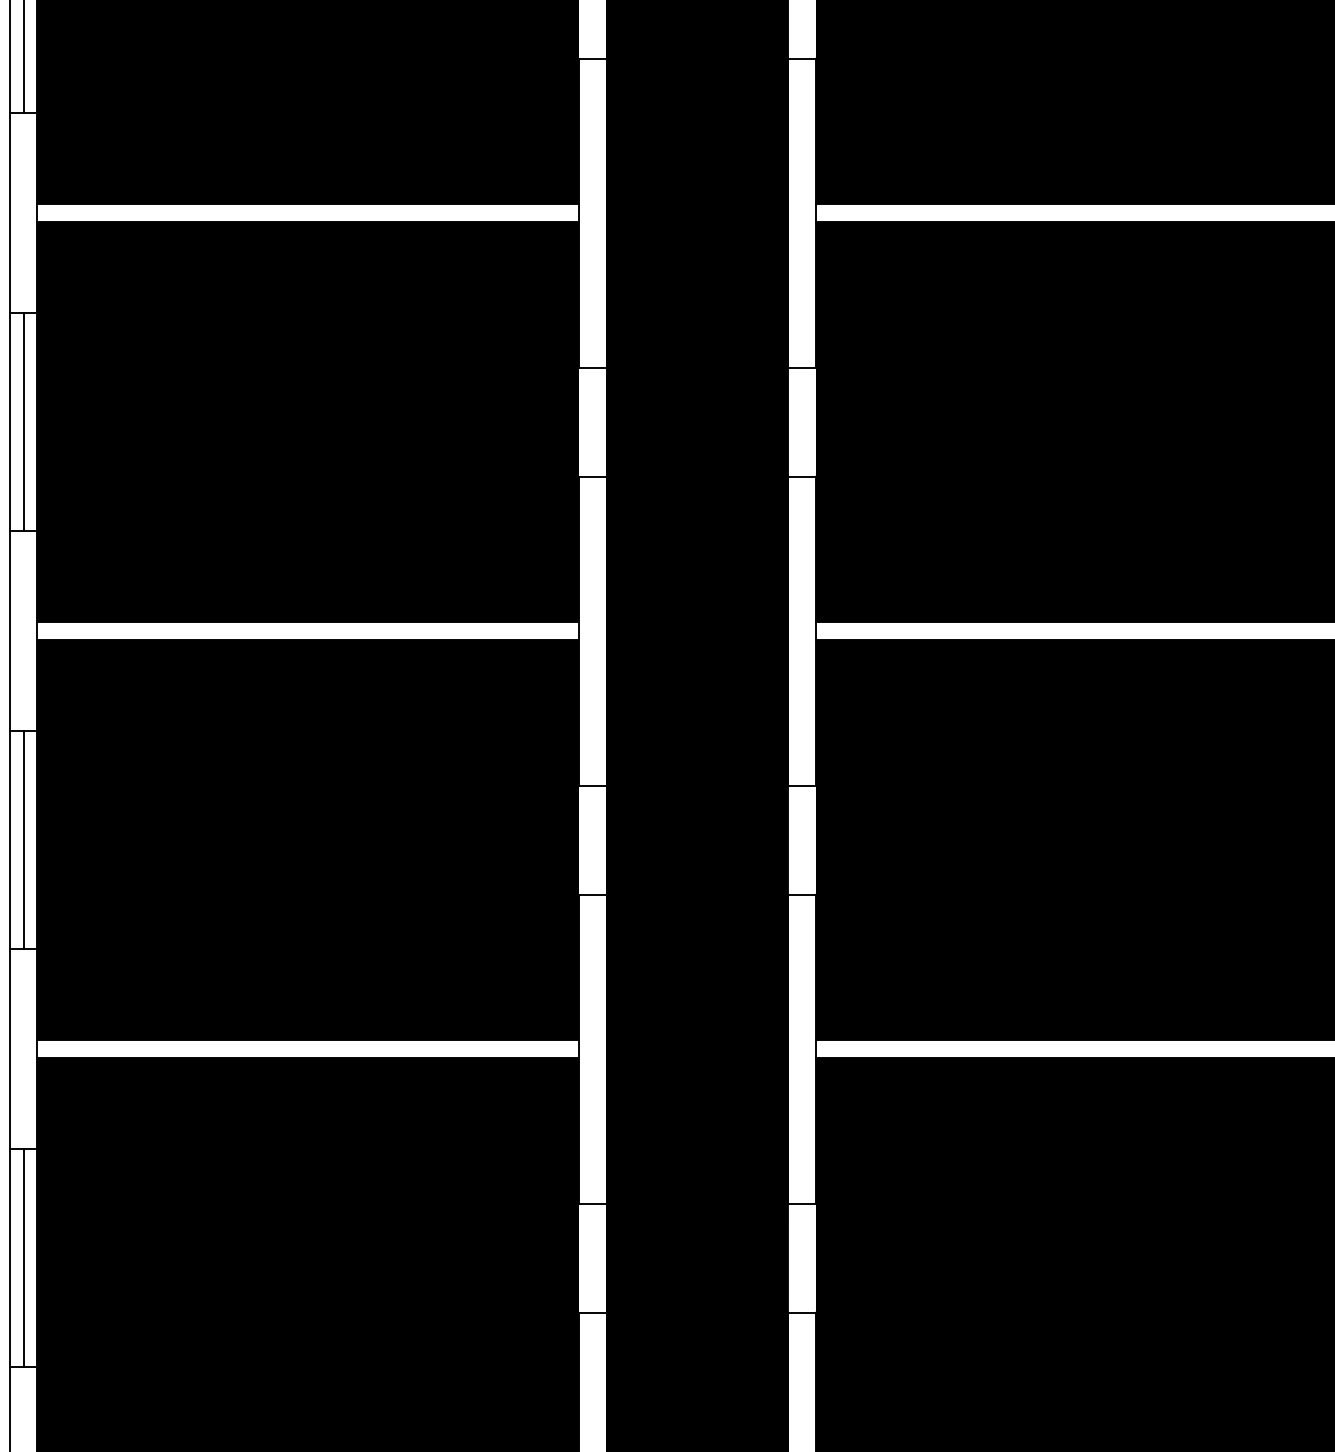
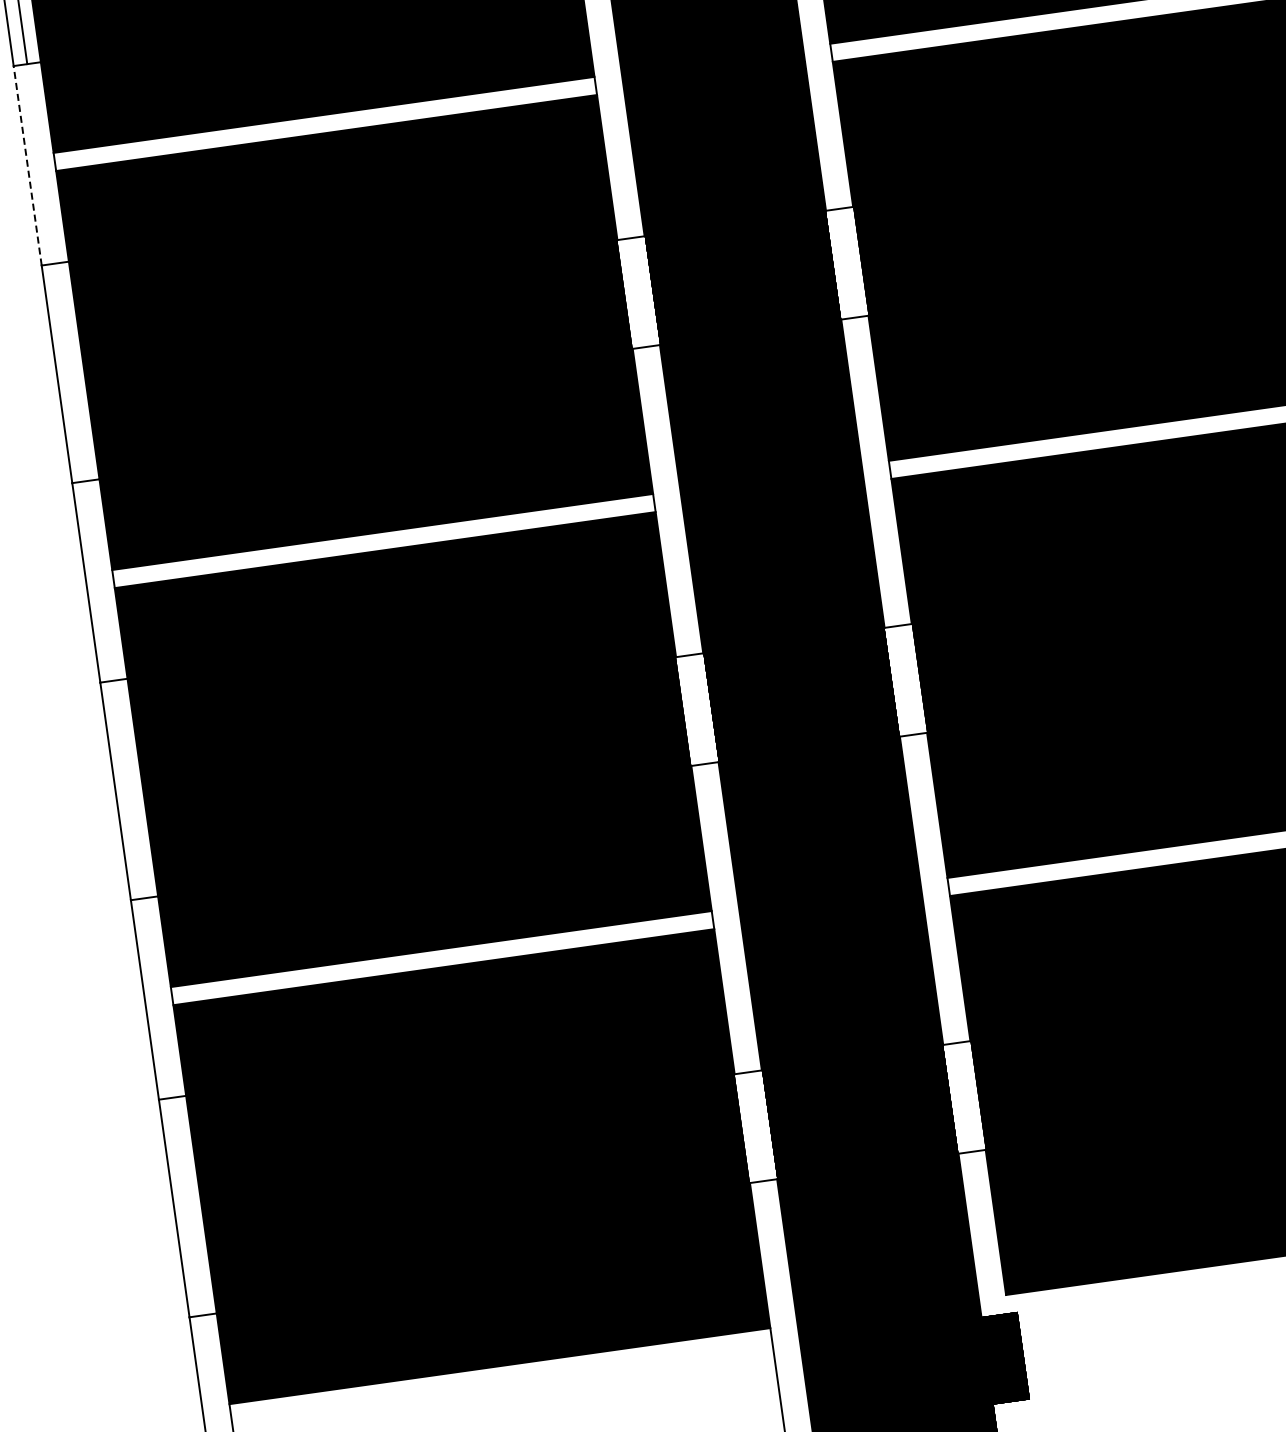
line: (9, 213) -> (27, 166), solid -> dashed
line: (23, 422) -> (70, 372), removed
line: (23, 840) -> (129, 789), removed
line: (23, 1258) -> (187, 1206), removed

